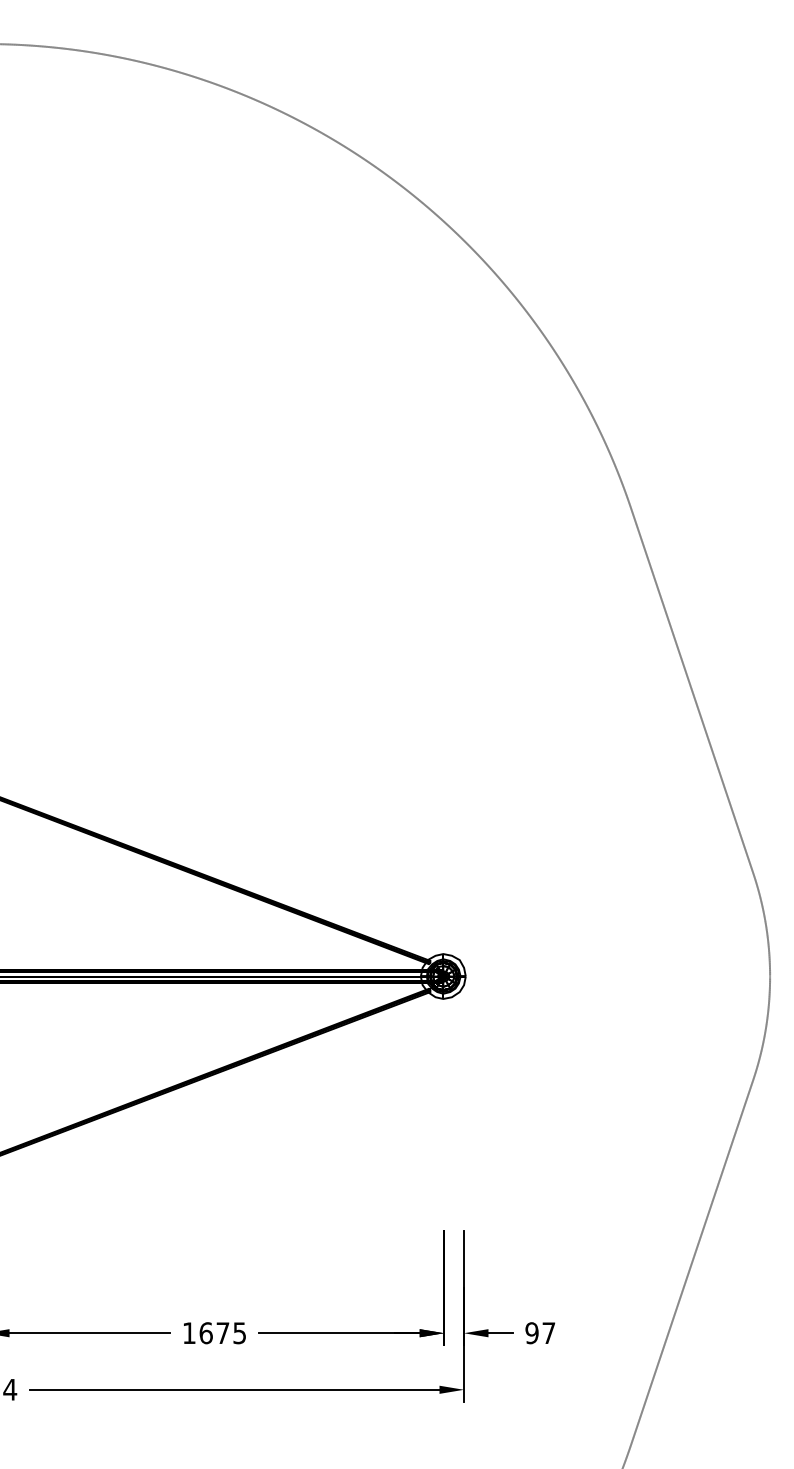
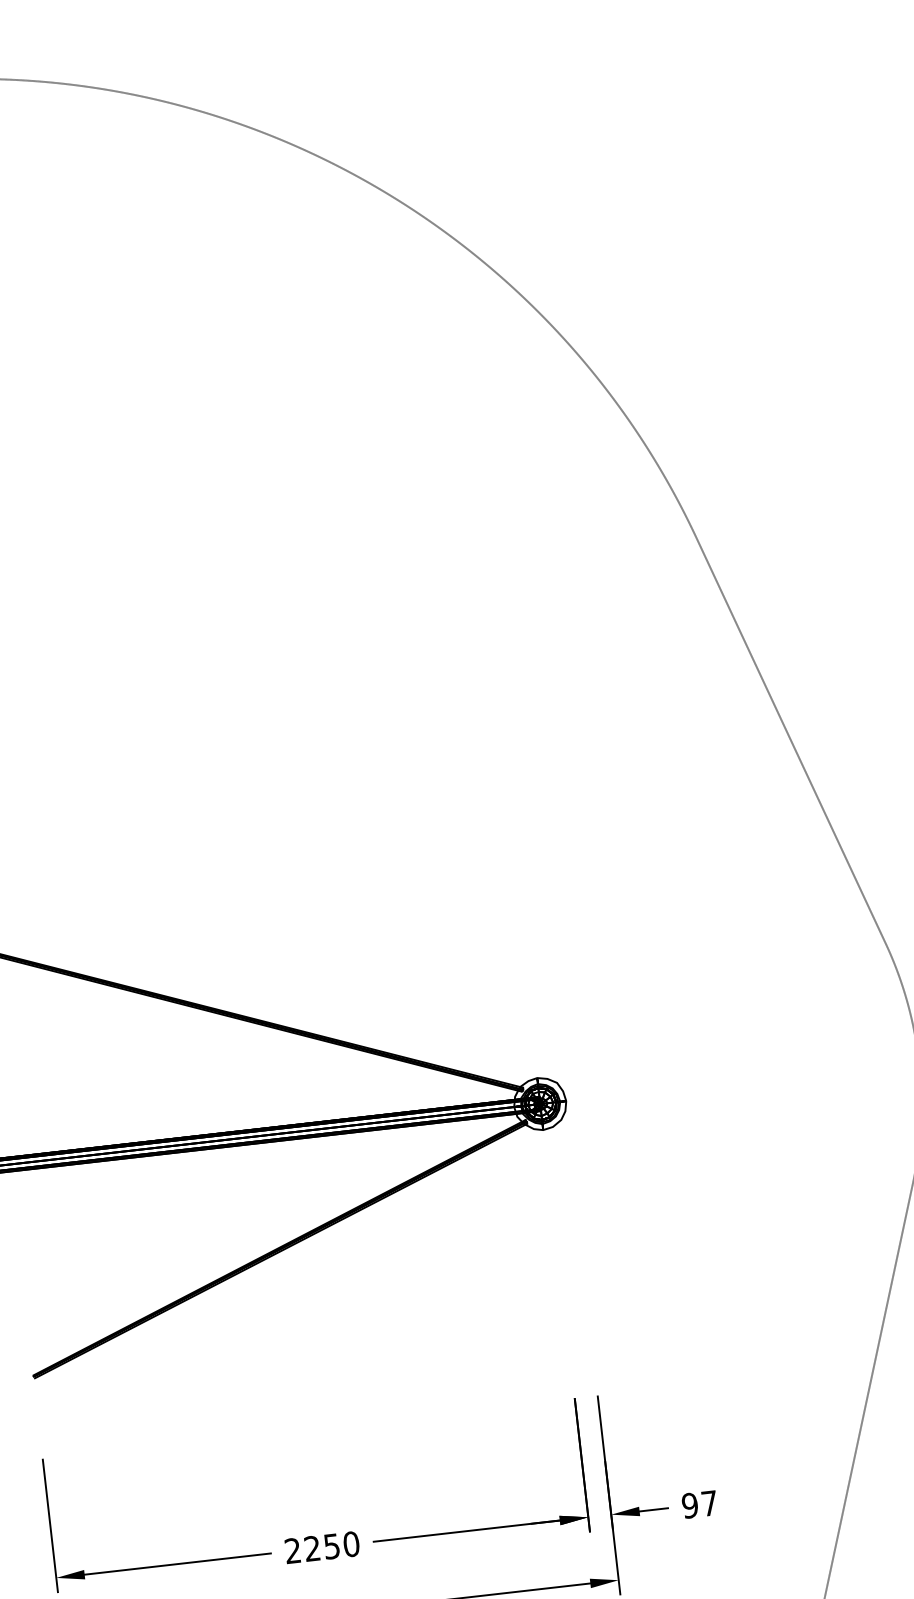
text: (214, 1333) -> (322, 1547), 1675 -> 2250

